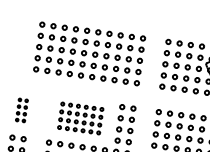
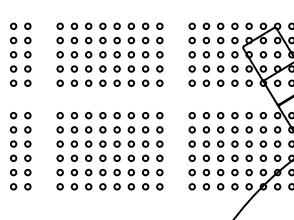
part: (44, 47) -> (20, 54), moved
part: (21, 110) -> (20, 136), size x1.67
part: (80, 118) -> (95, 136), size x1.43

